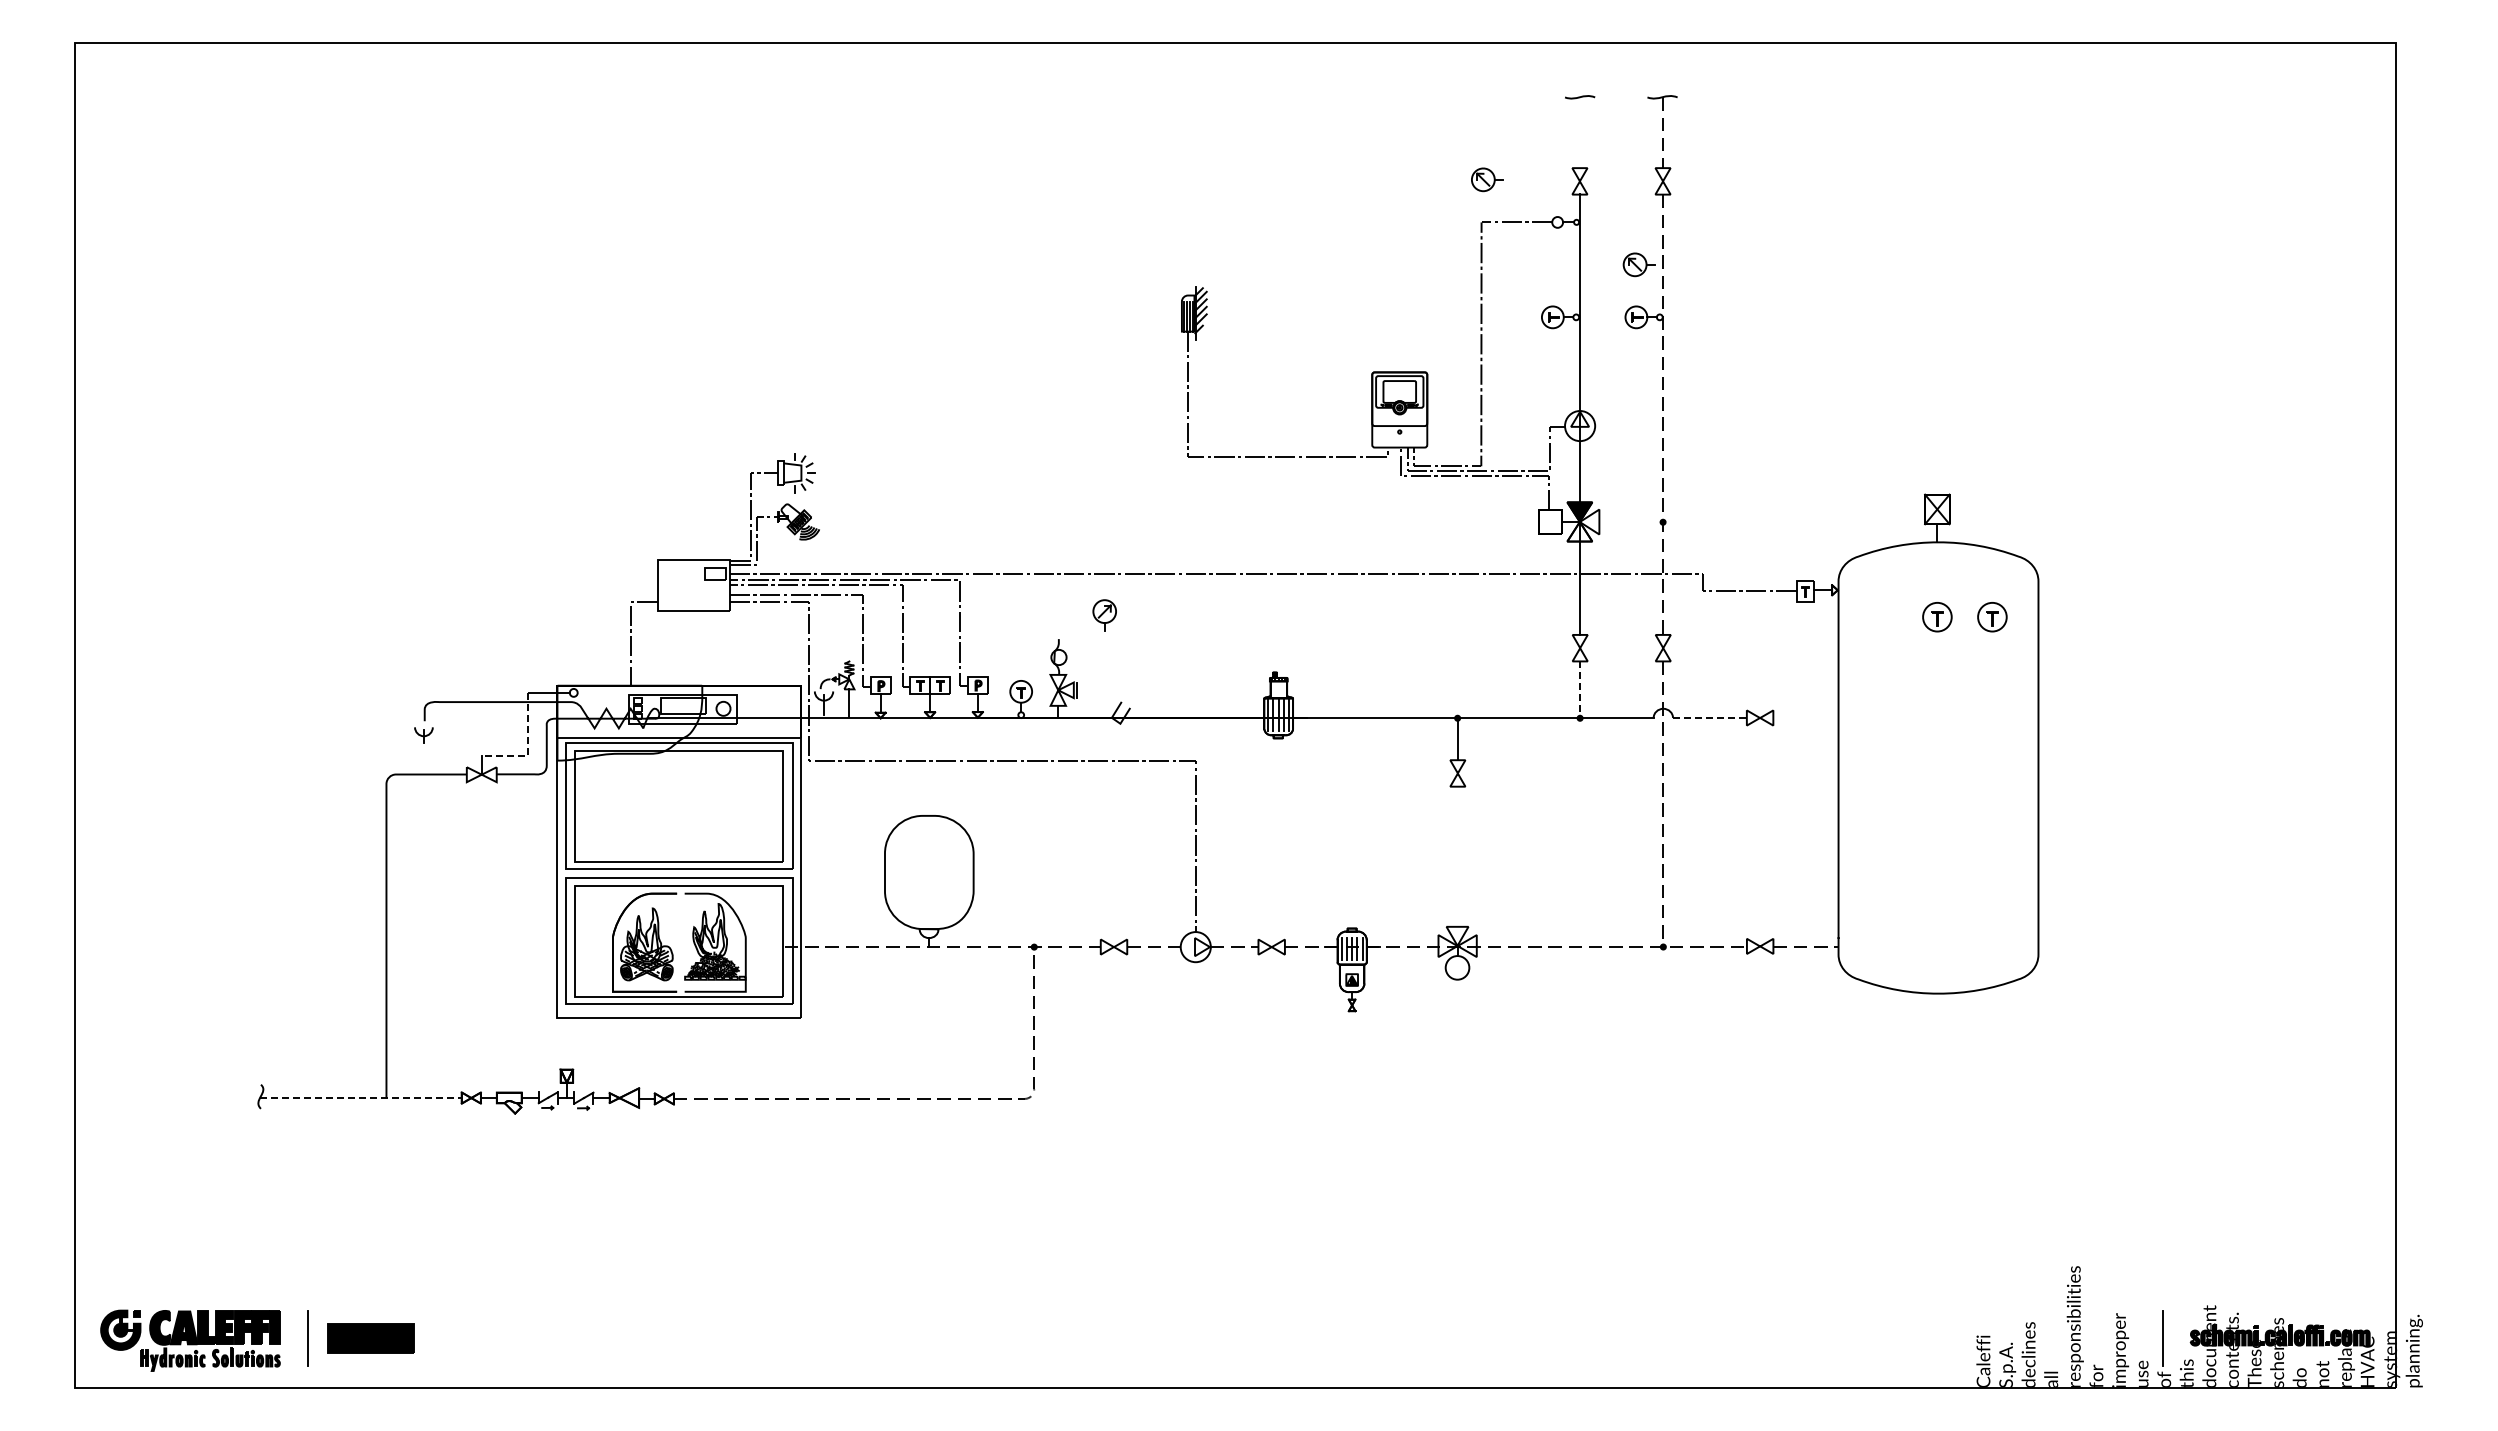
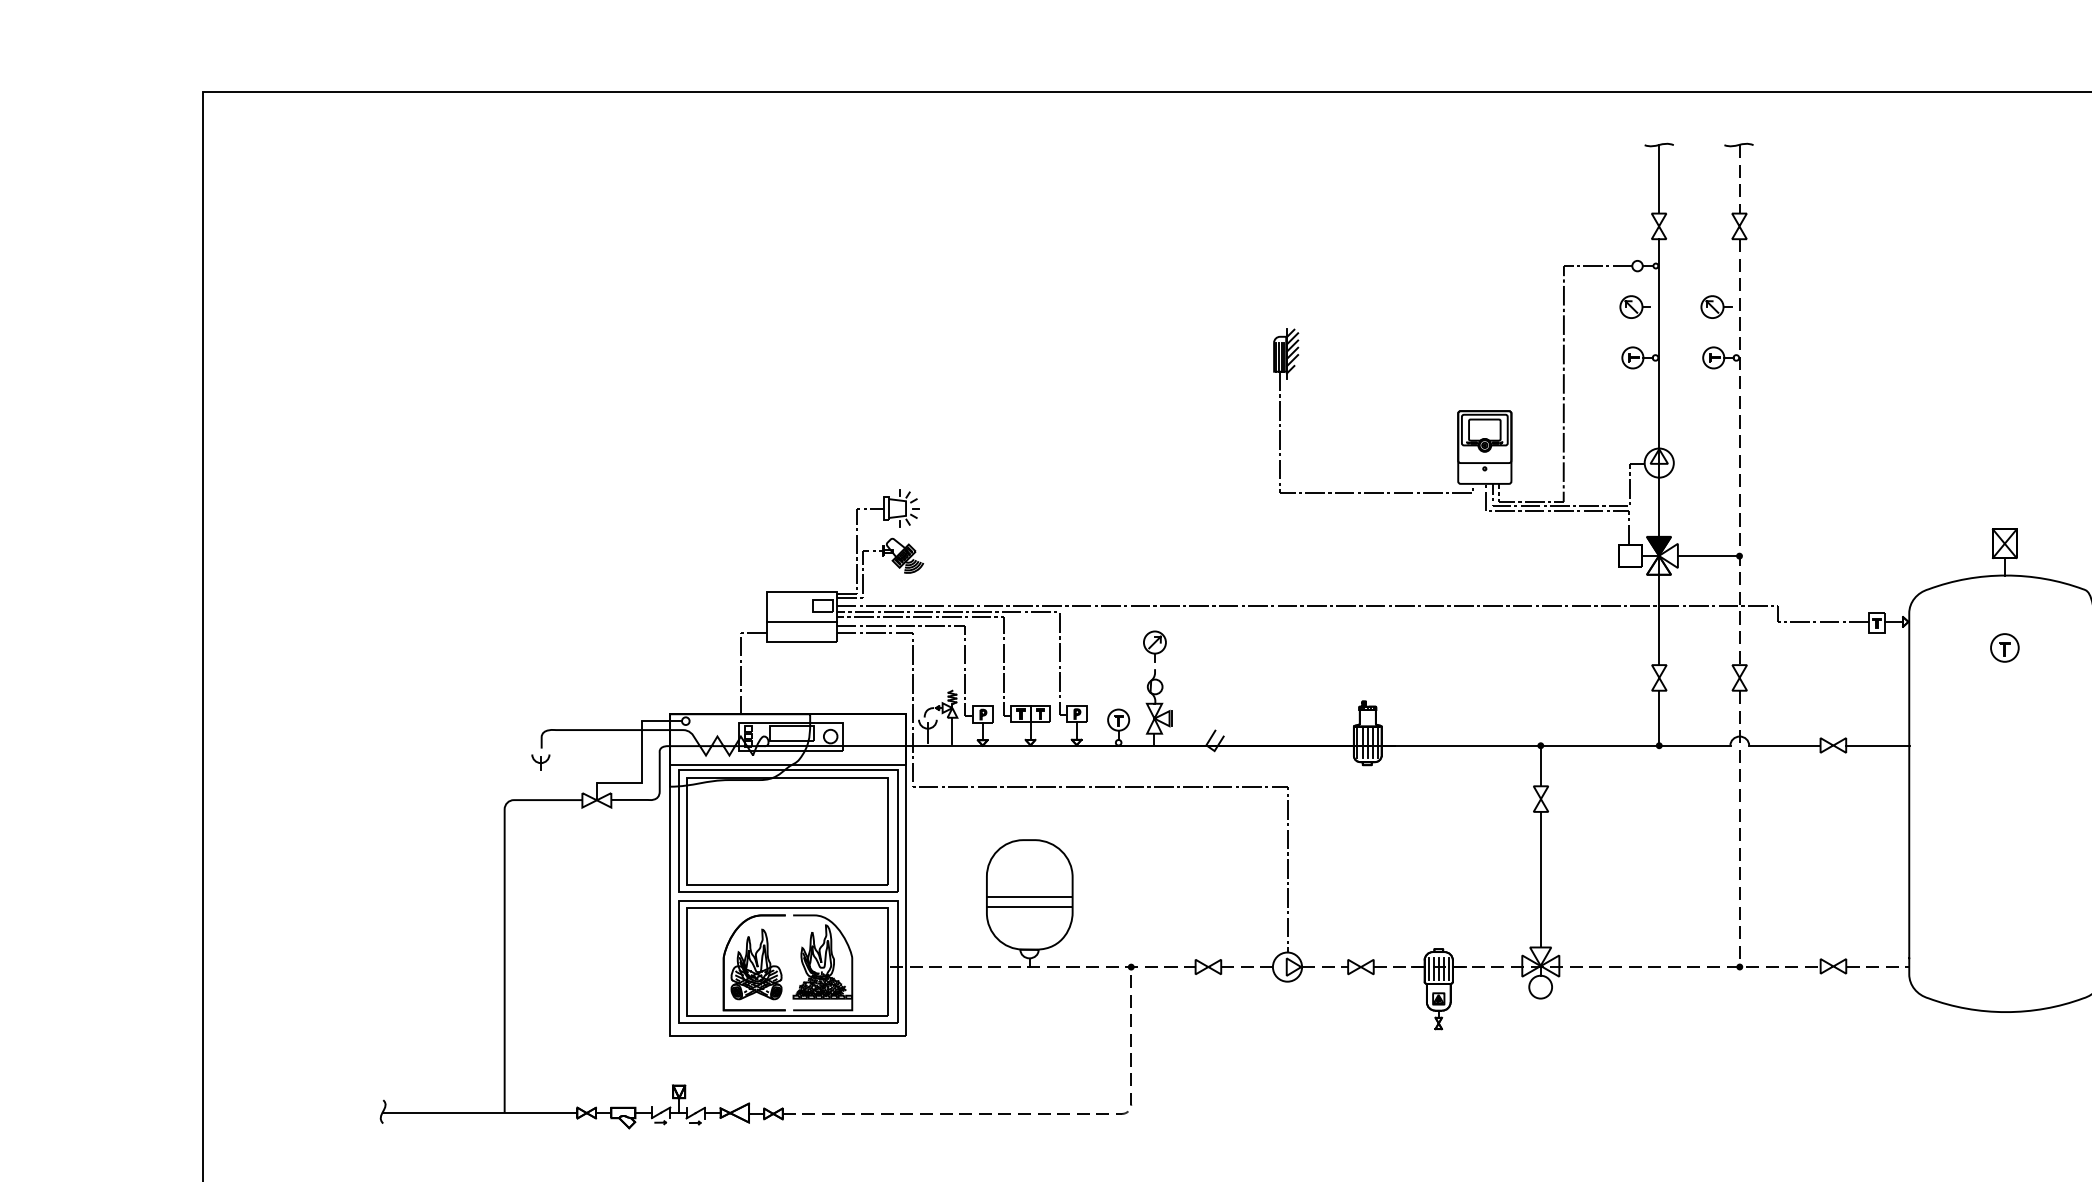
line: (1580, 132) -> (1659, 179), added
part: (1487, 179) -> (1635, 306), moved
line: (1631, 522) -> (1708, 556), added
line: (693, 590) -> (801, 622), added
part: (1104, 615) -> (1154, 646), moved
part: (1992, 617) -> (2058, 648), removed
line: (1580, 690) -> (1659, 718), dashed -> solid
line: (1709, 718) -> (1784, 745), dashed -> solid
line: (1806, 718) -> (1878, 745), added
line: (527, 748) -> (641, 774), dashed -> solid
line: (1457, 856) -> (1540, 879), added
line: (928, 874) -> (1028, 896), added
line: (928, 884) -> (1028, 906), added
line: (360, 1097) -> (479, 1112), dashed -> solid

